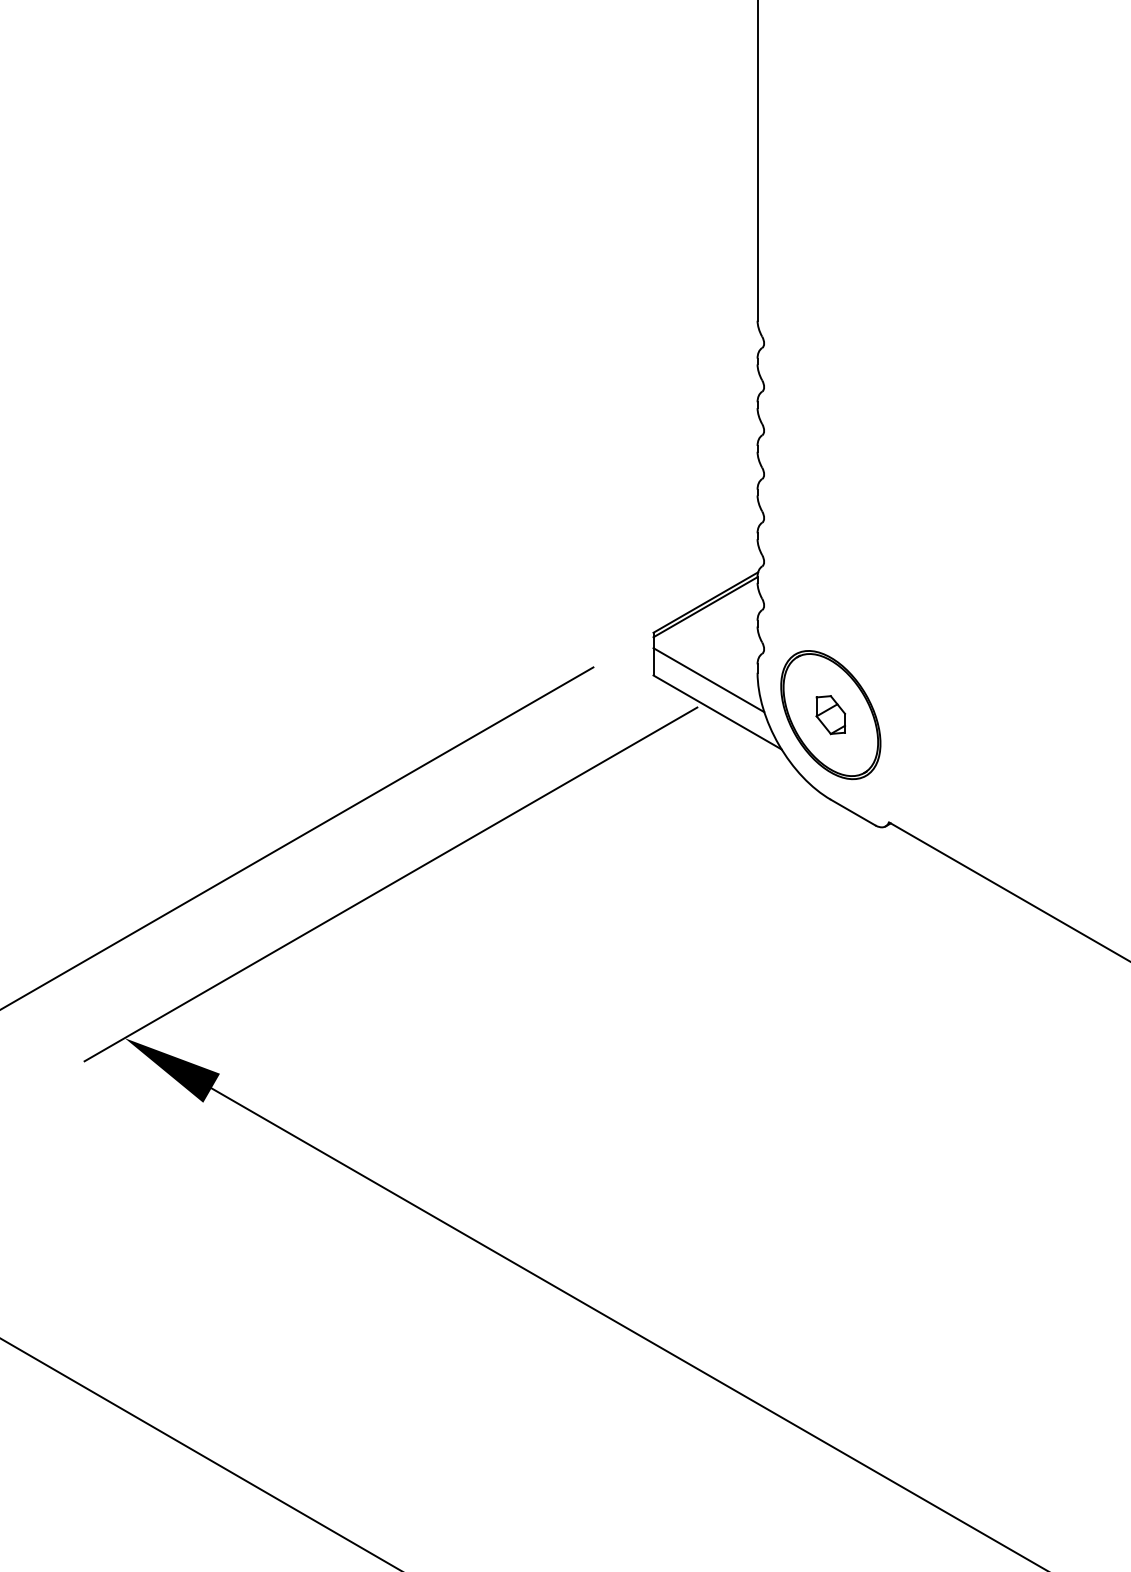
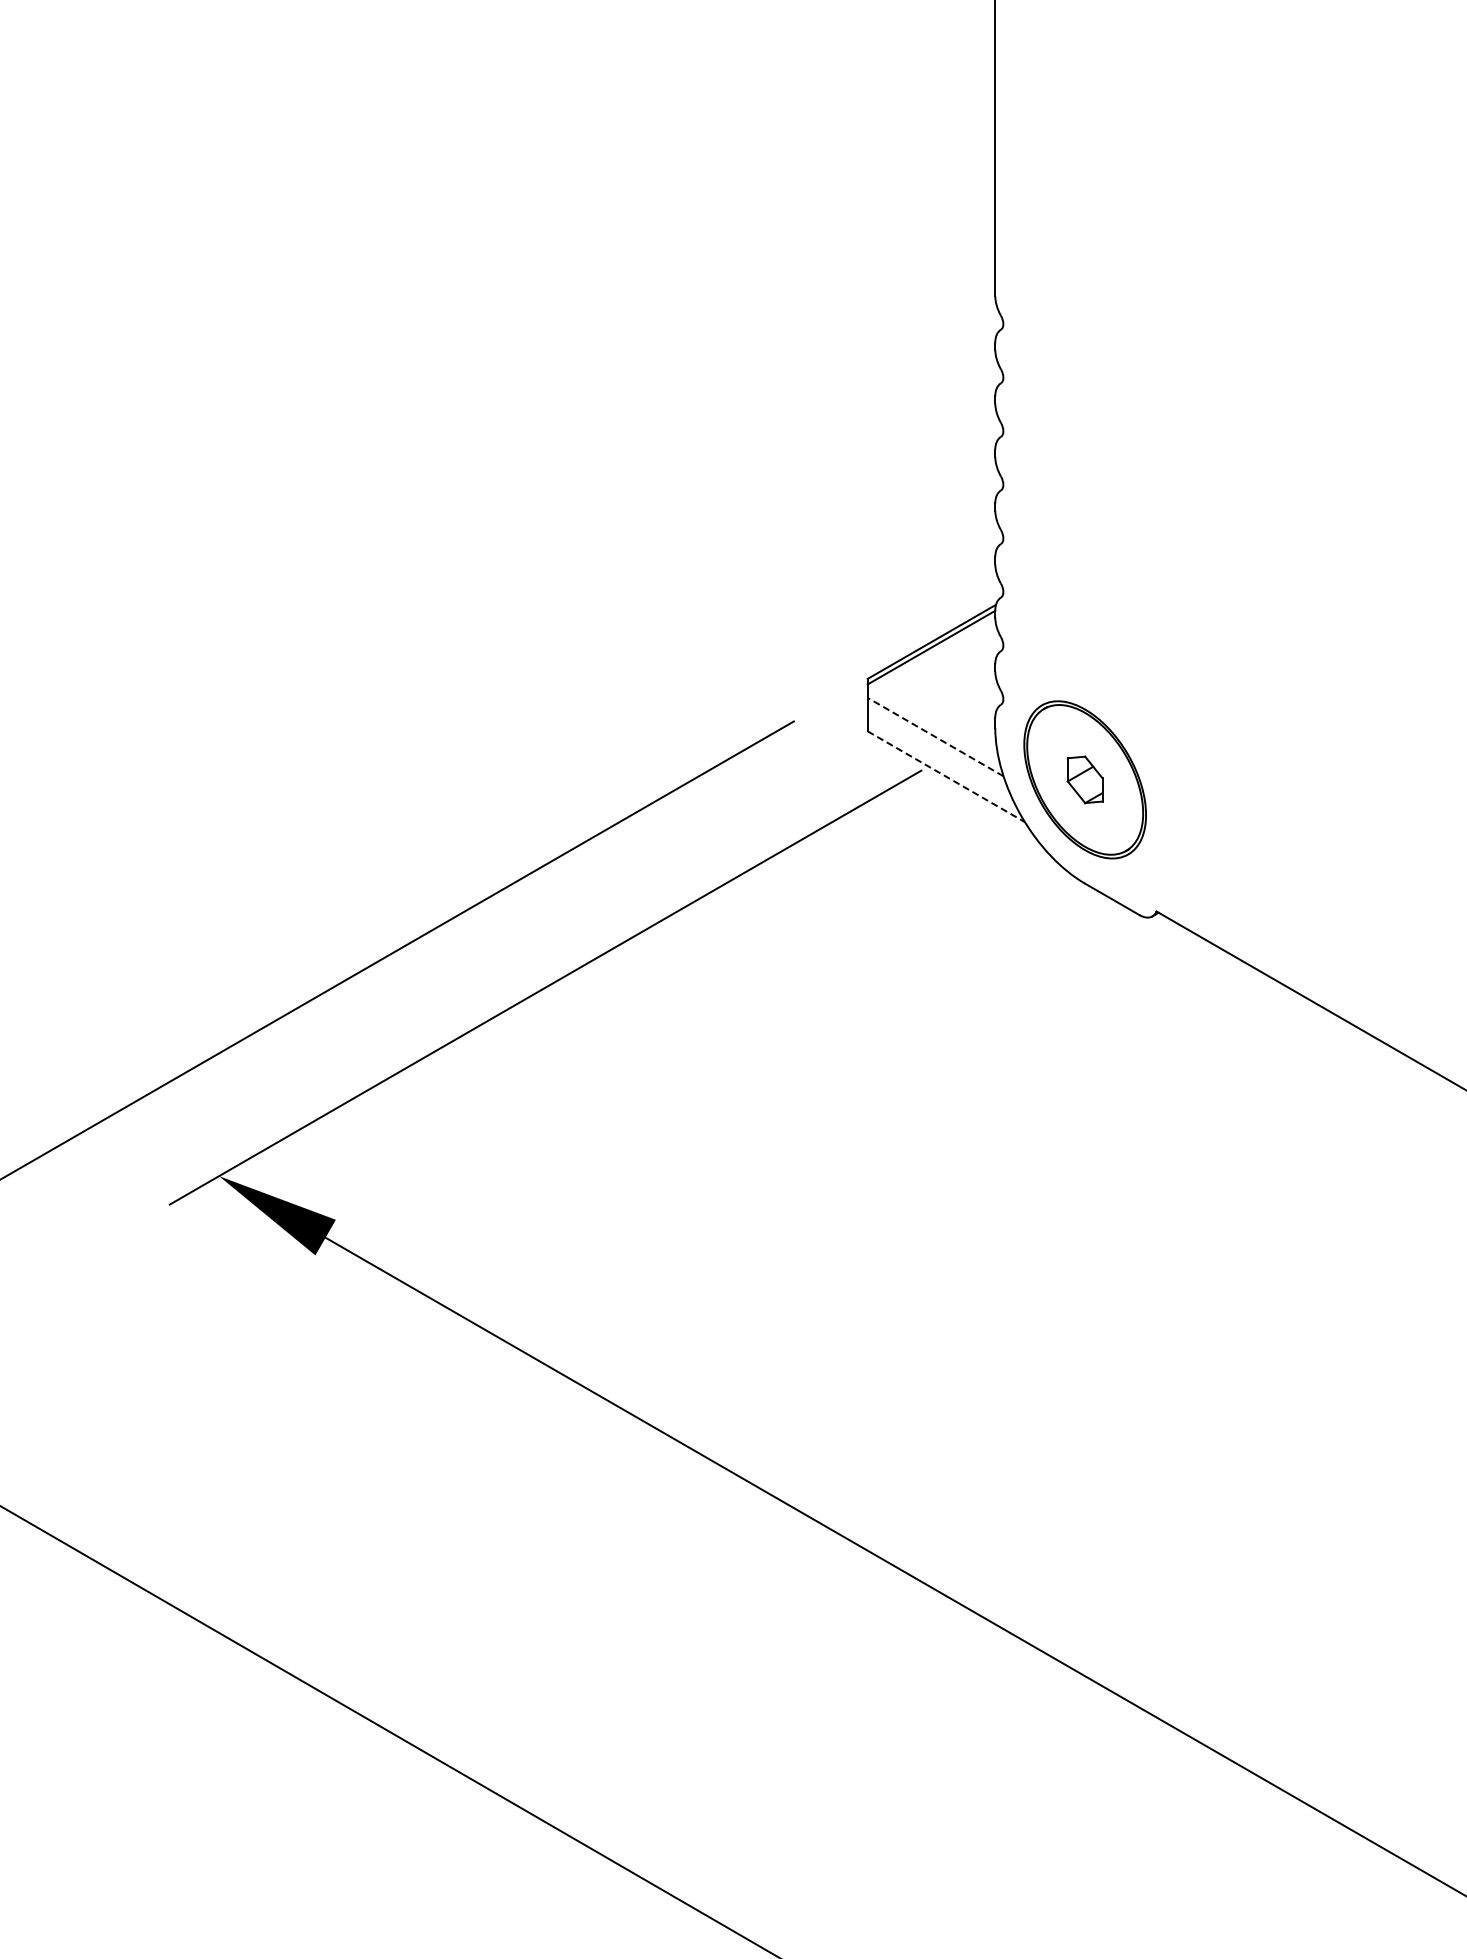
line: (708, 679) -> (935, 736), solid -> dashed
line: (717, 712) -> (946, 776), solid -> dashed

